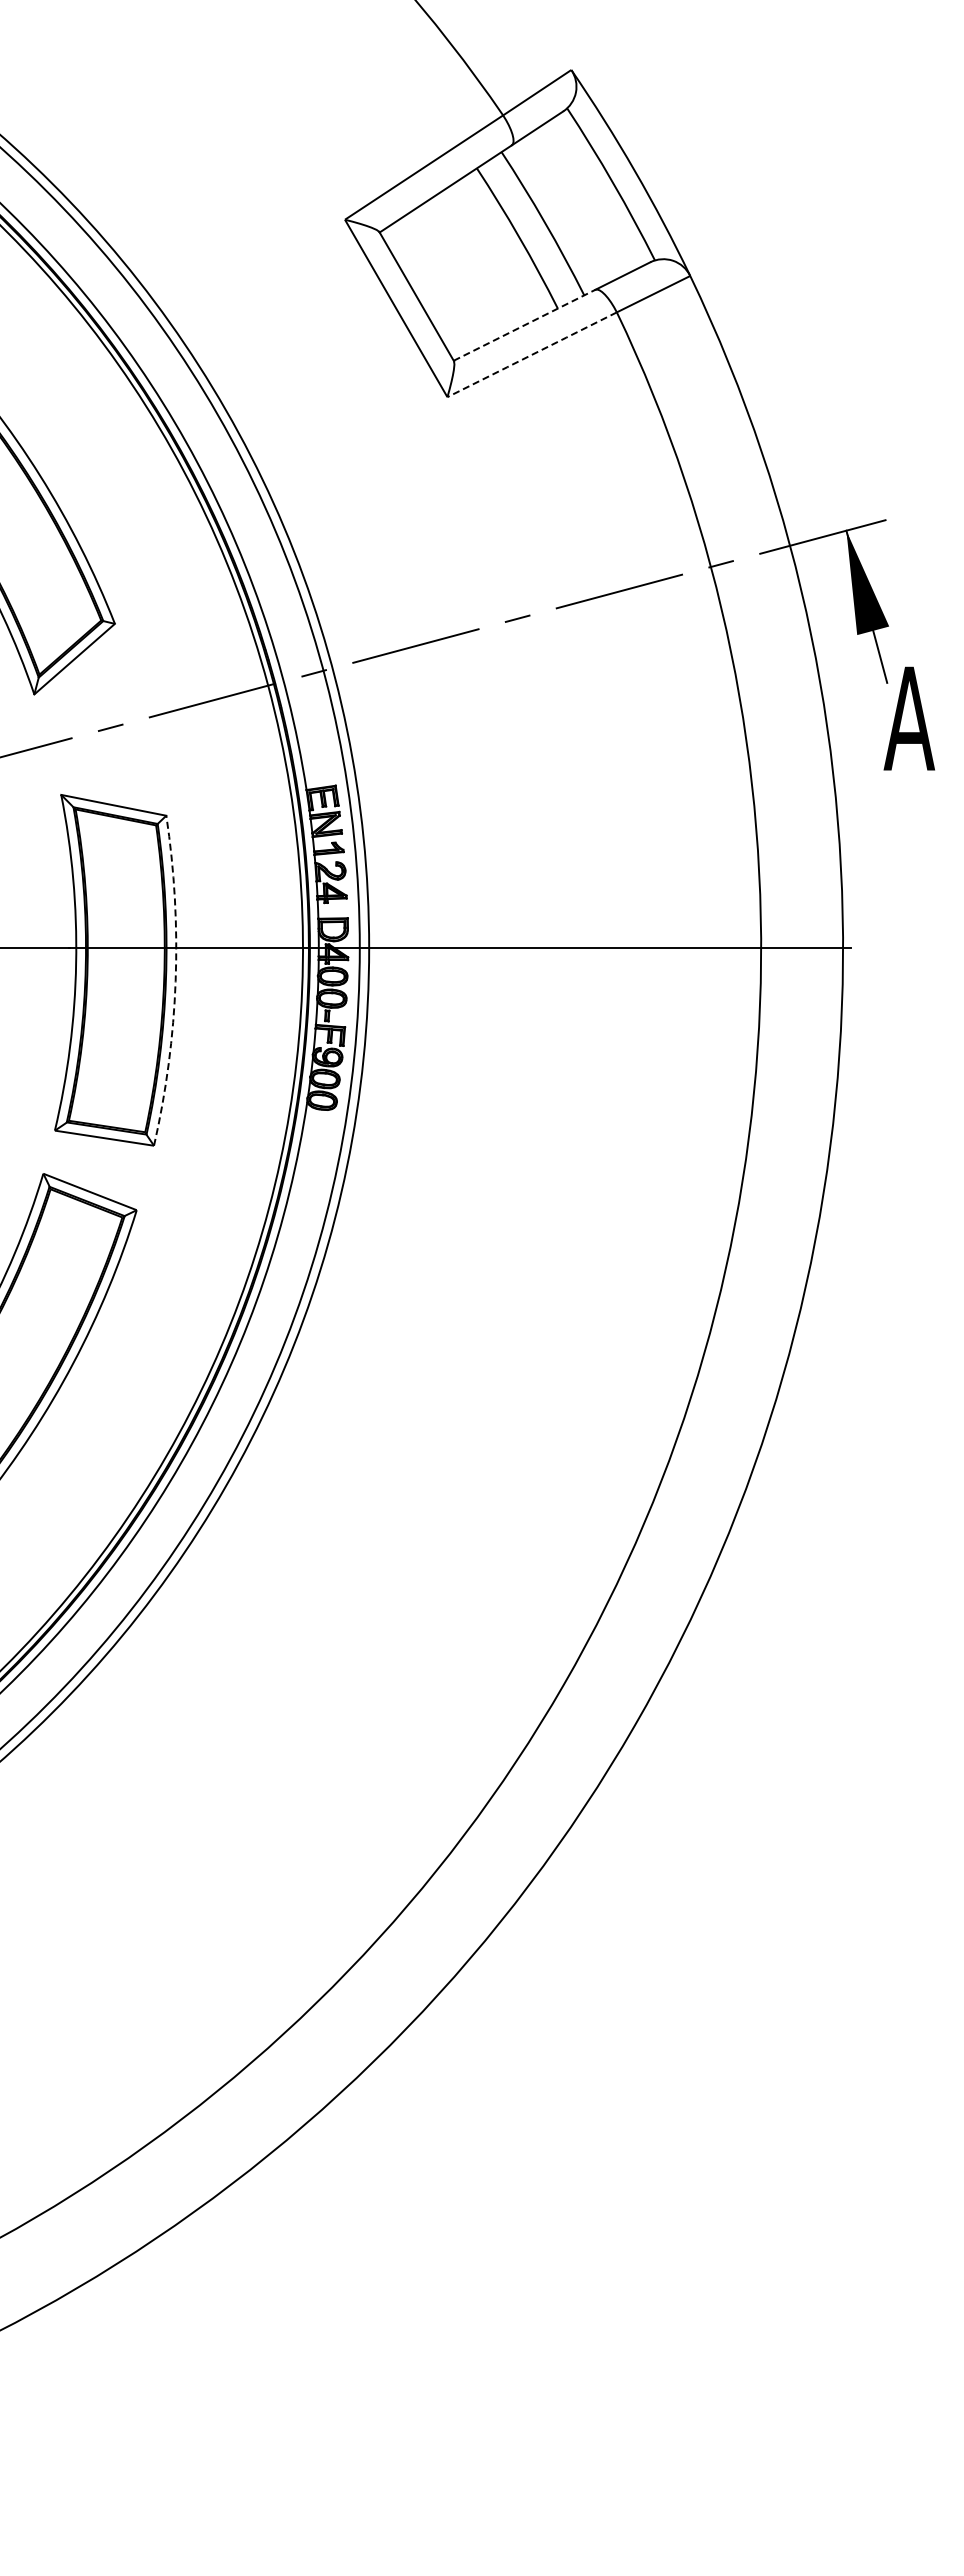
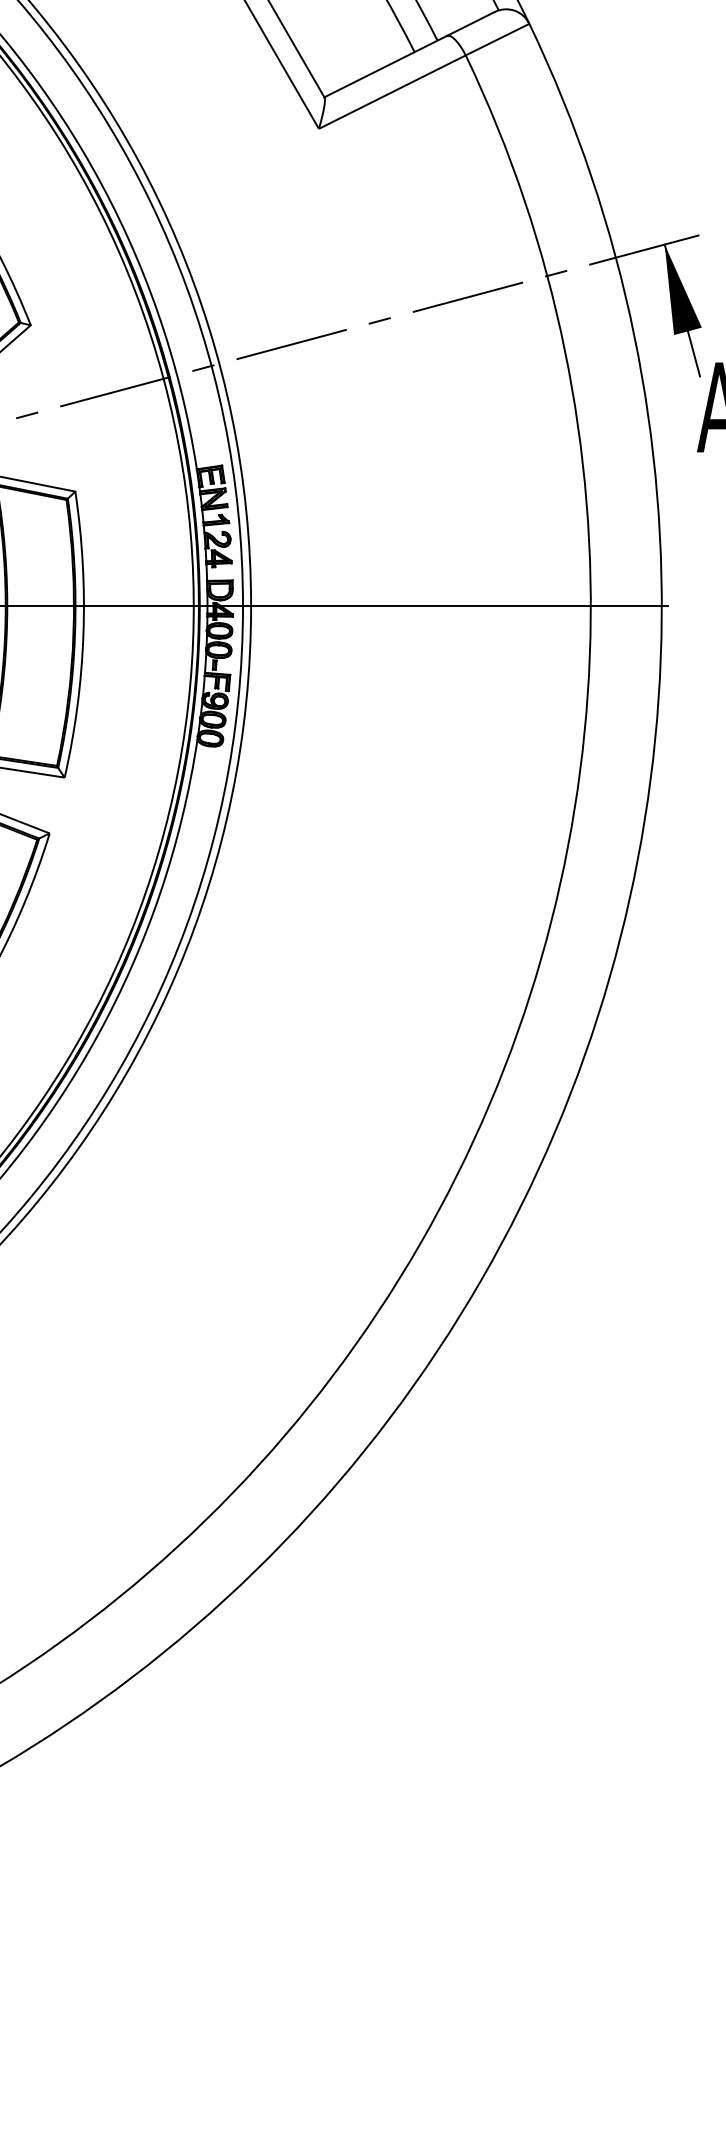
line: (524, 325) -> (385, 66), dashed -> solid
line: (531, 354) -> (391, 91), dashed -> solid
arc: (175, 981) -> (83, 635), dashed -> solid

